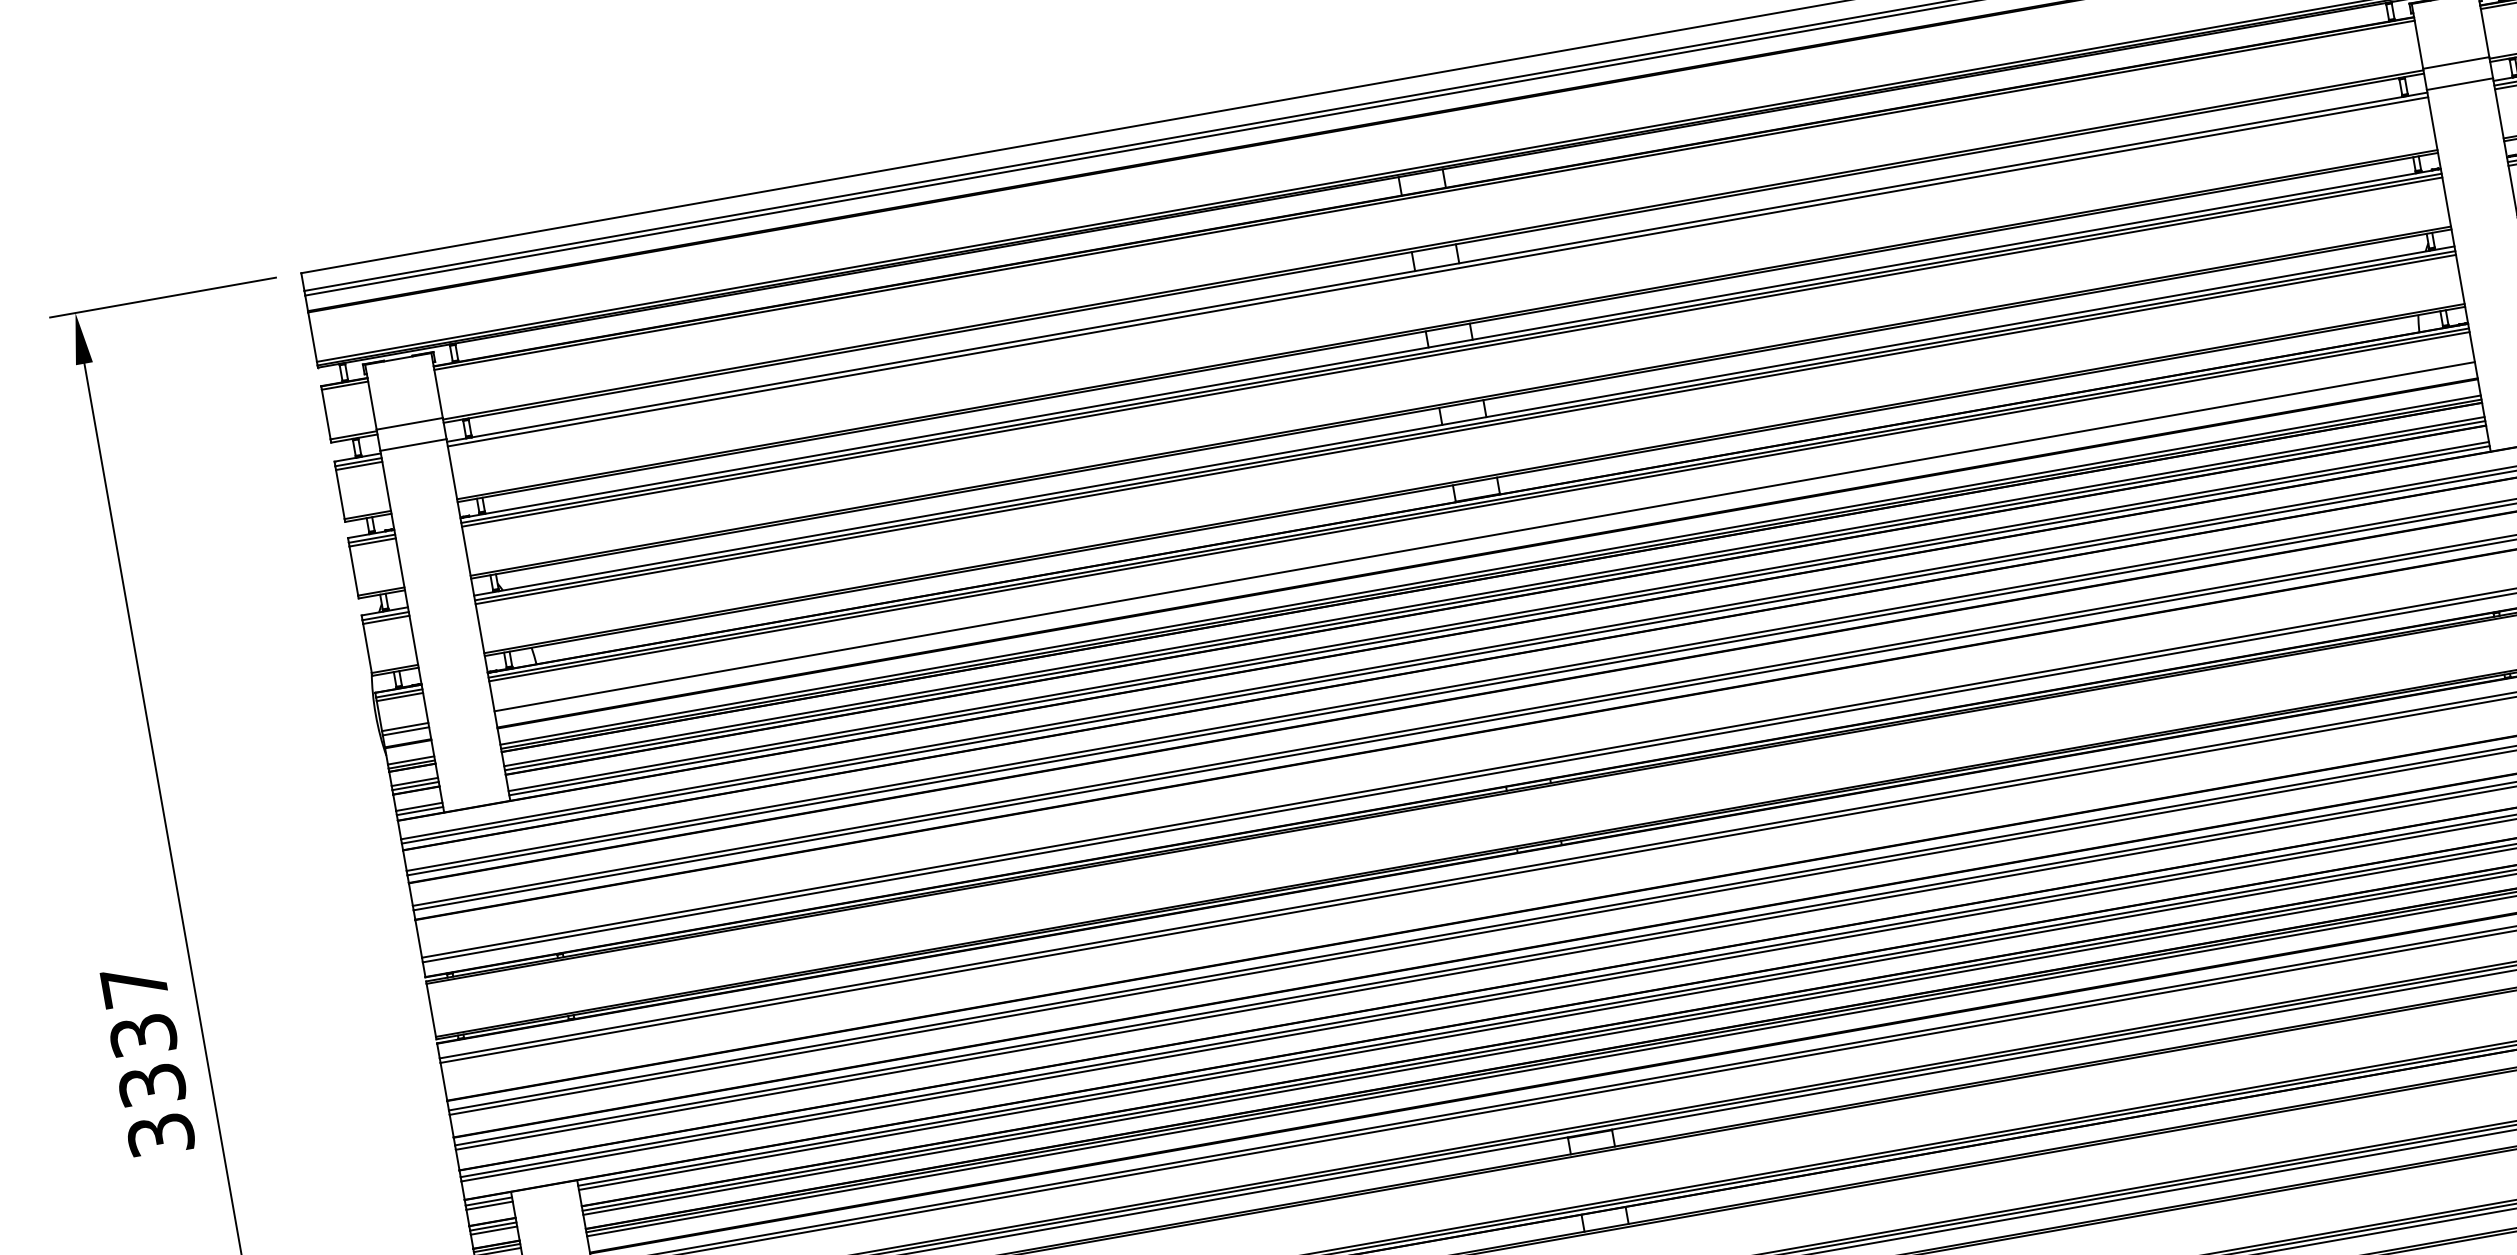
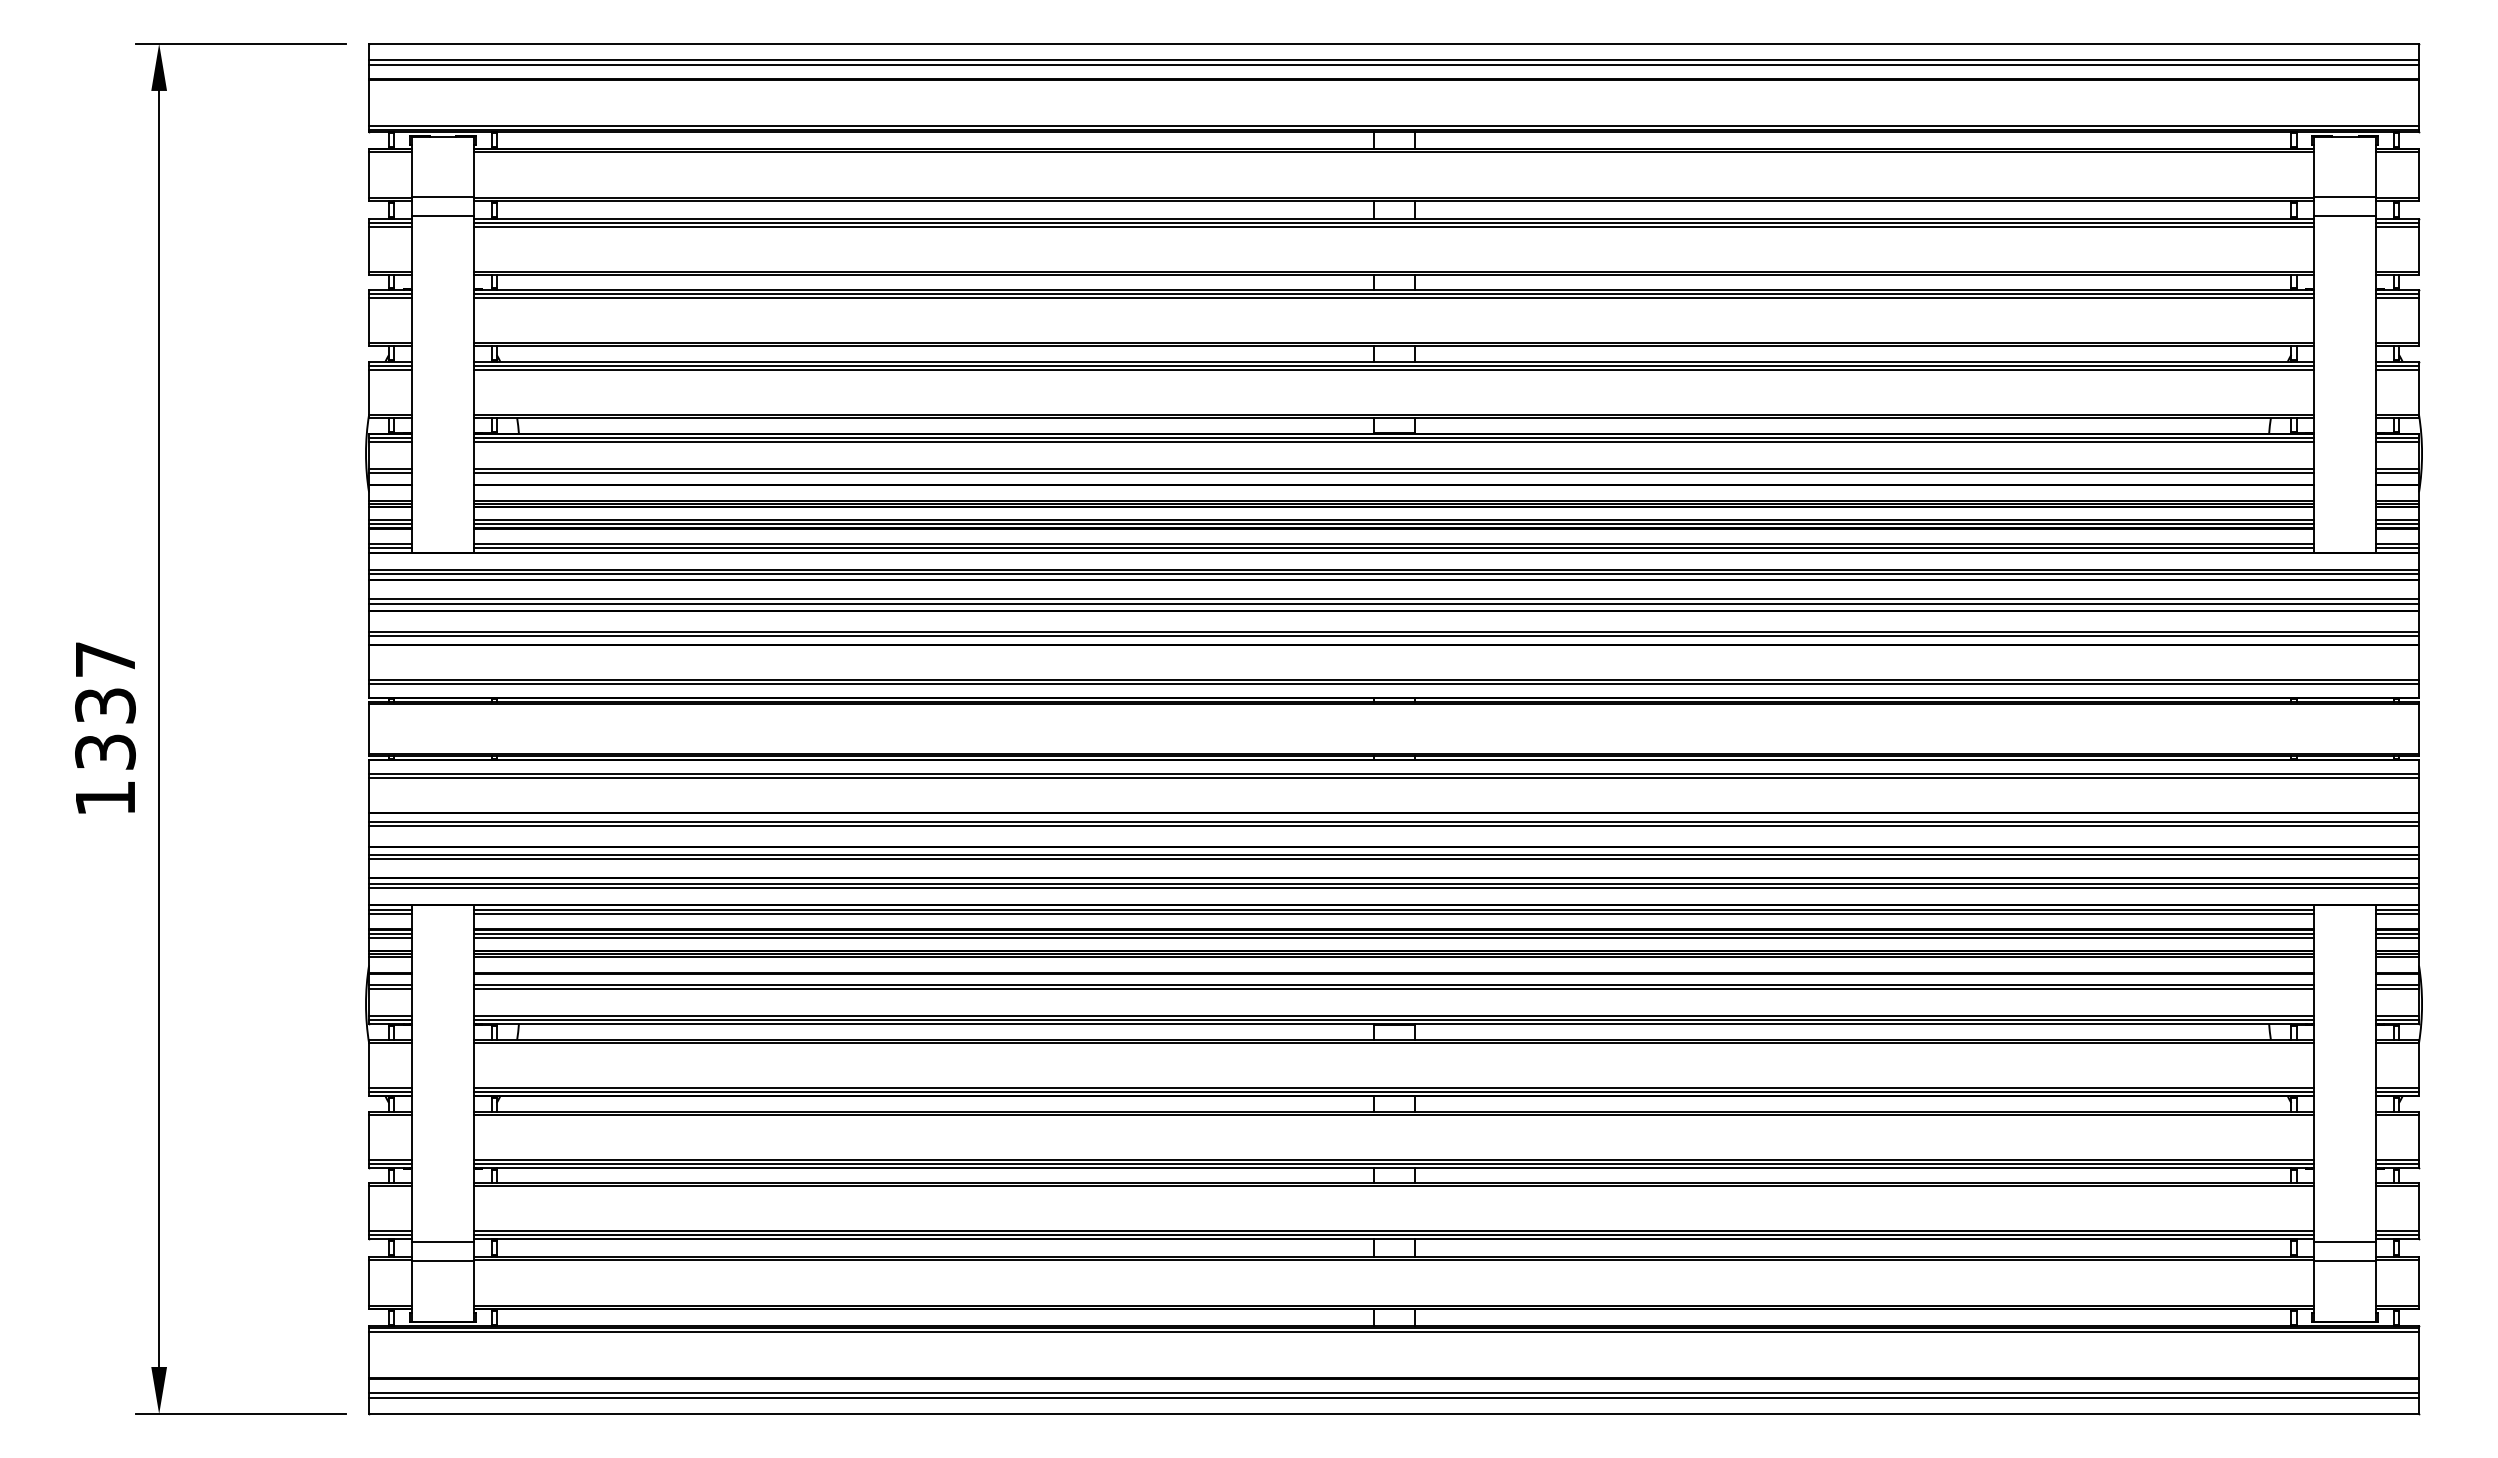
line: (1438, 275) -> (1393, 226), added
line: (1484, 541) -> (1393, 473), added
text: (160, 1135) -> (105, 798), 3337 -> 1337

